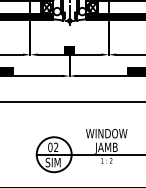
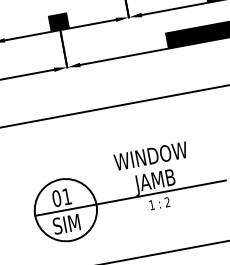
text: (56, 146) -> (67, 195), 02 -> 01

